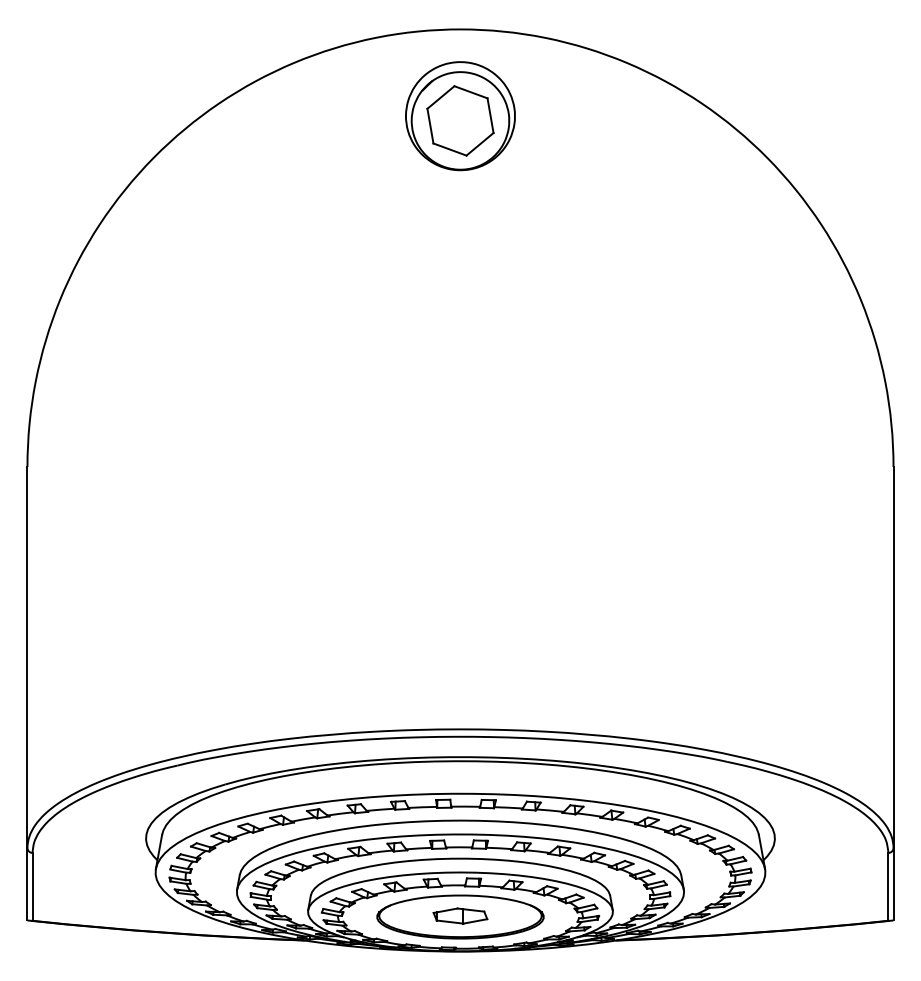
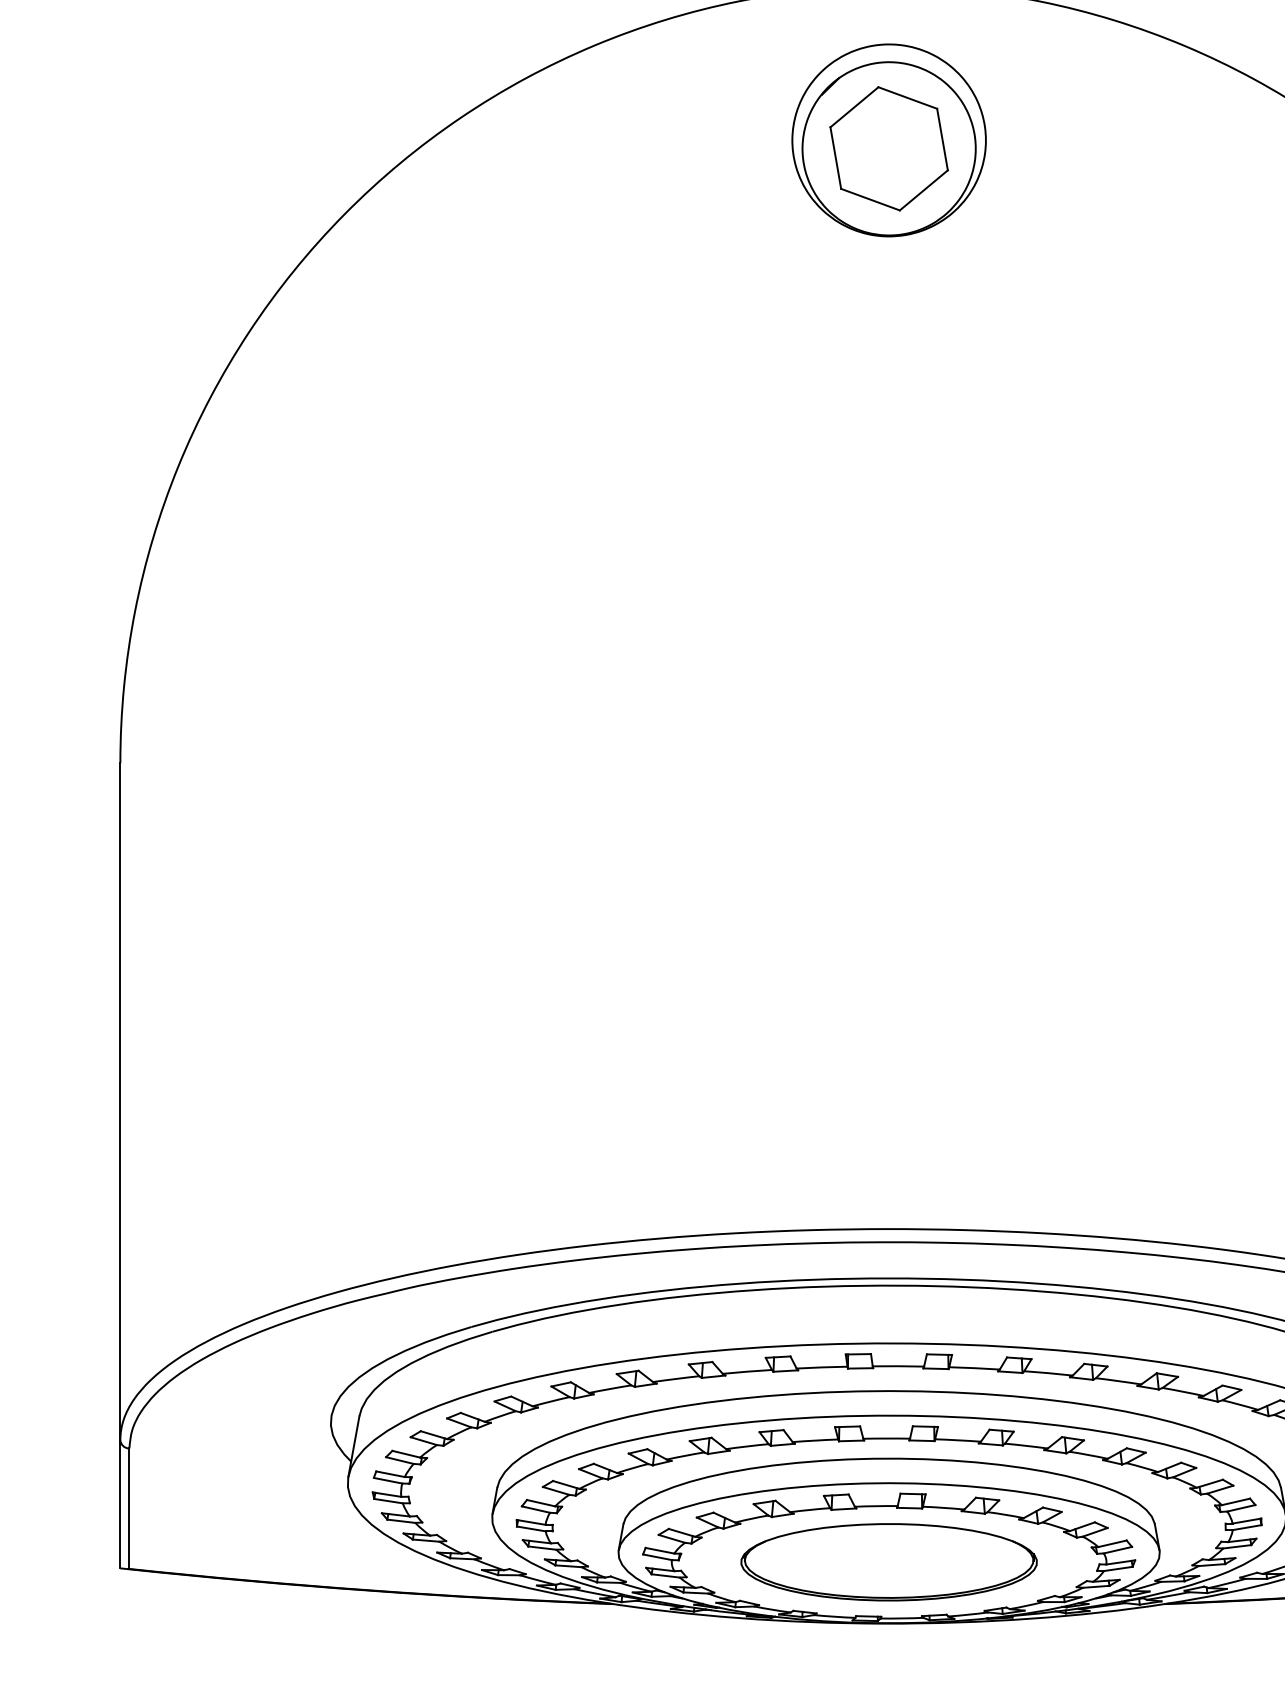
part: (460, 915) -> (889, 1559), removed

